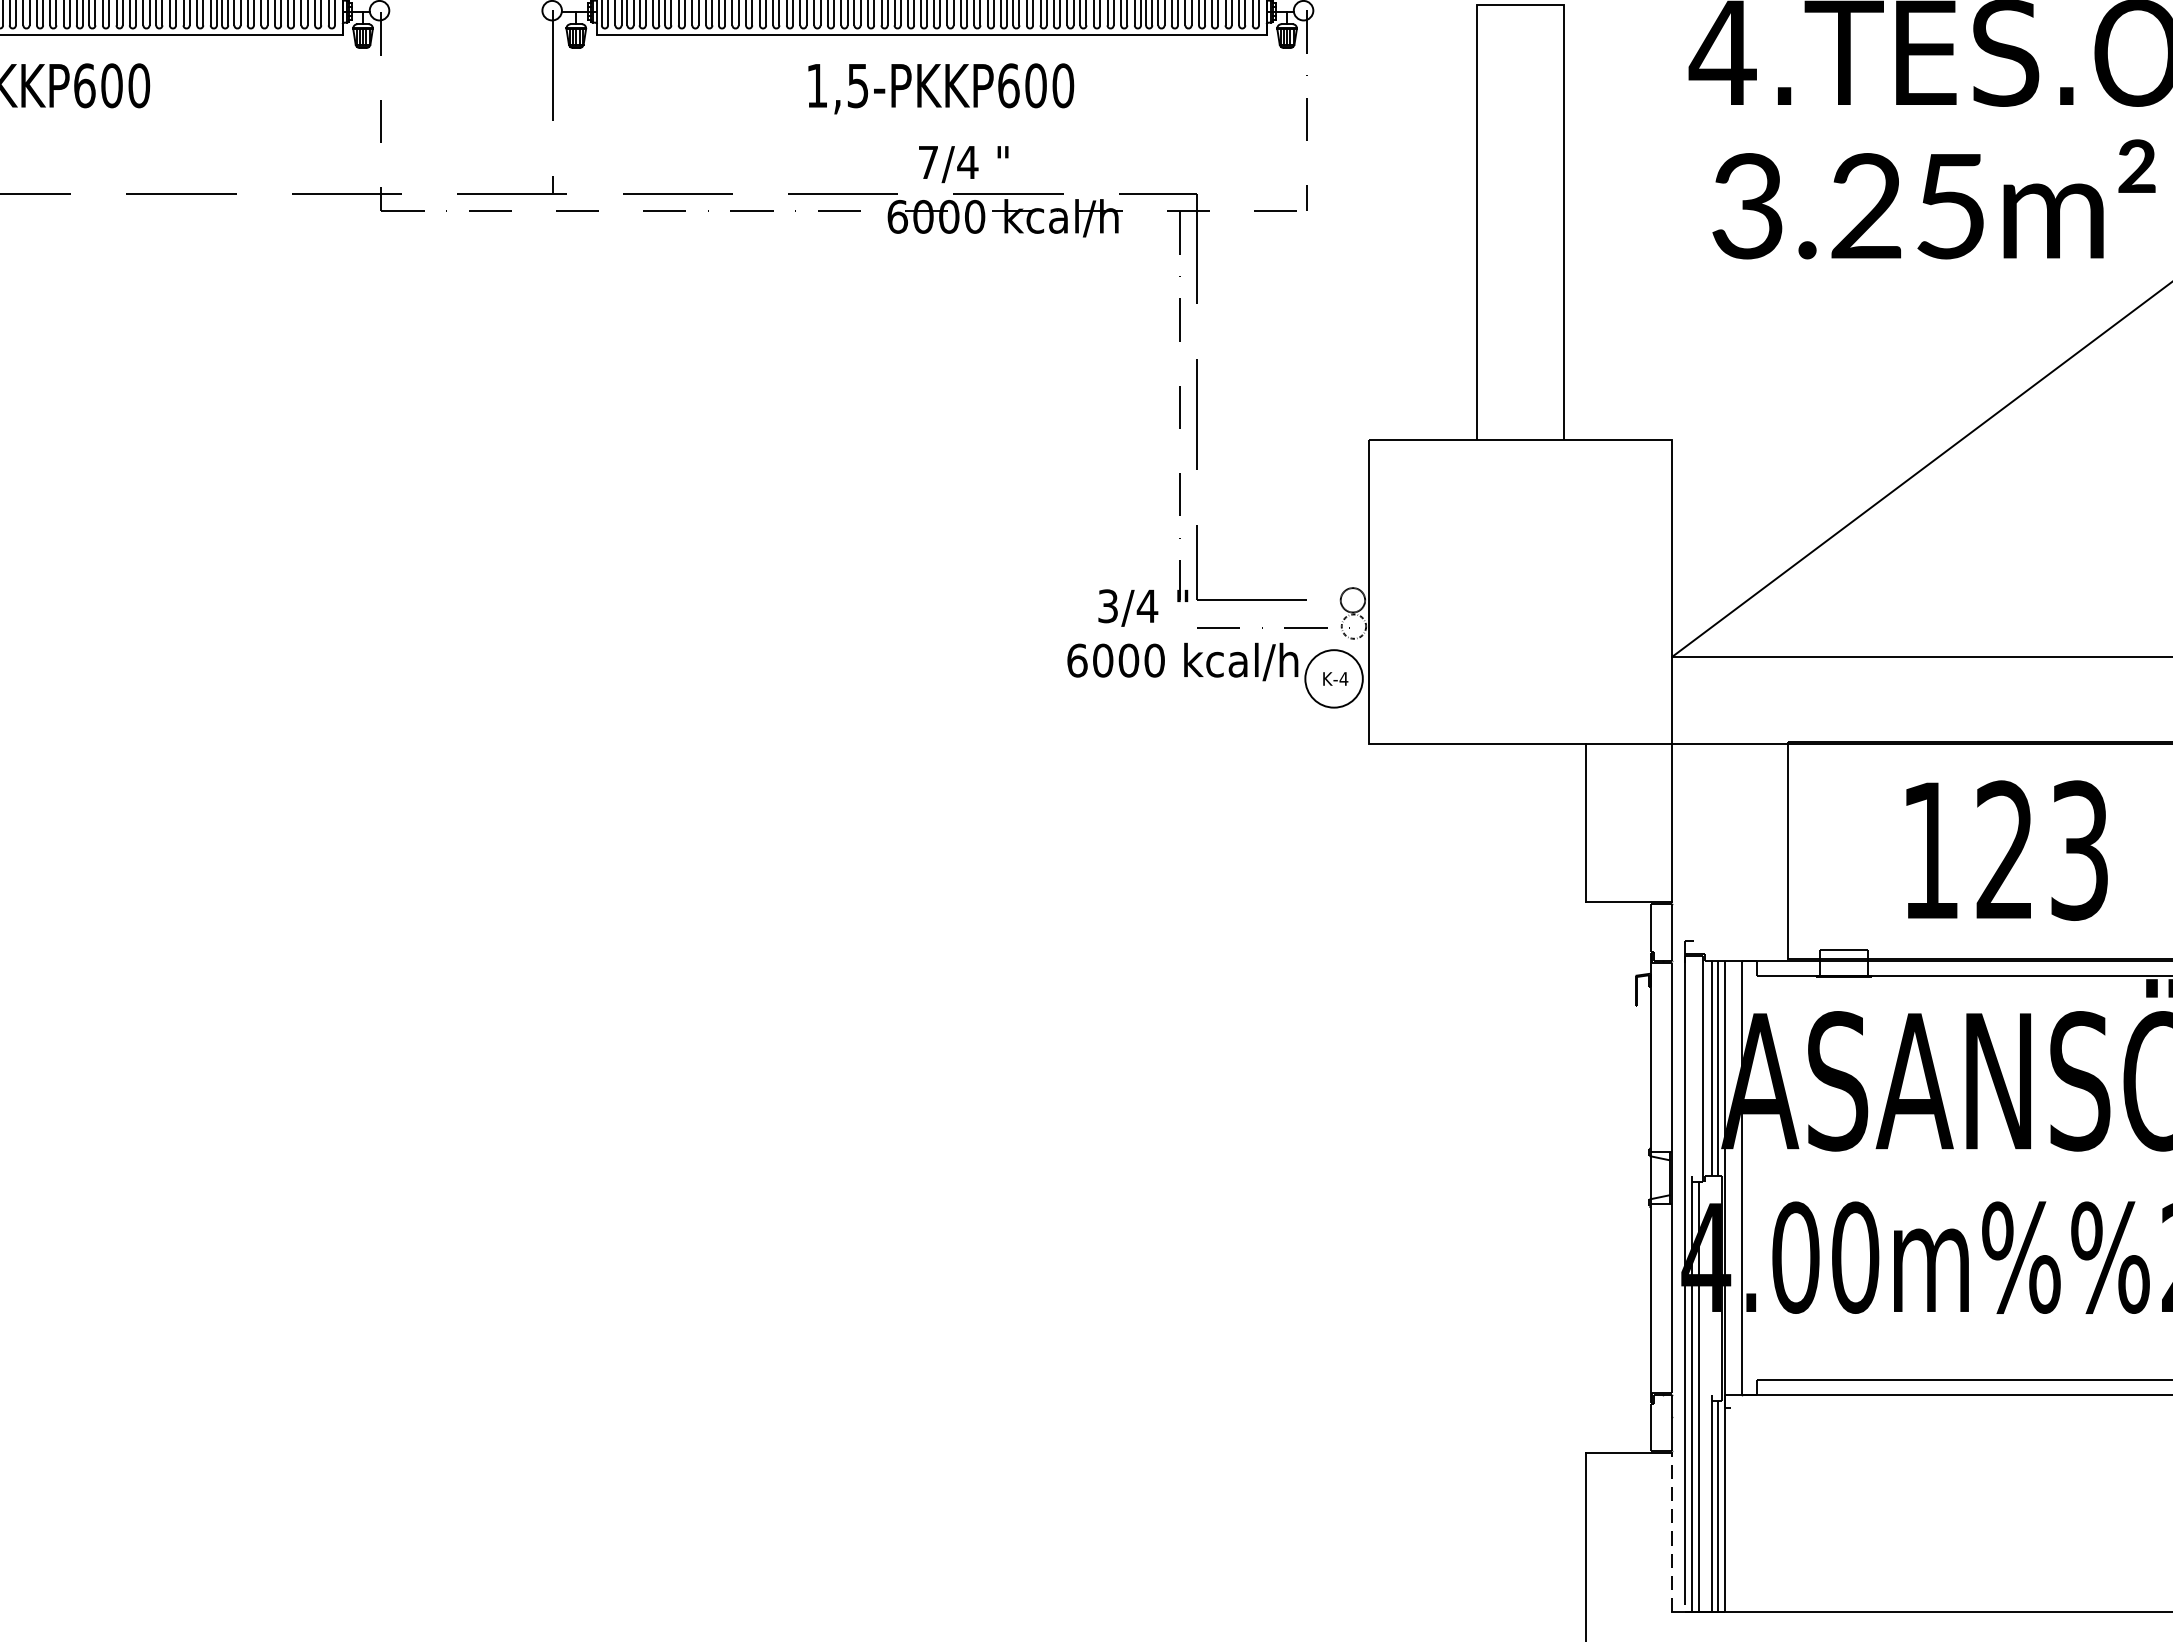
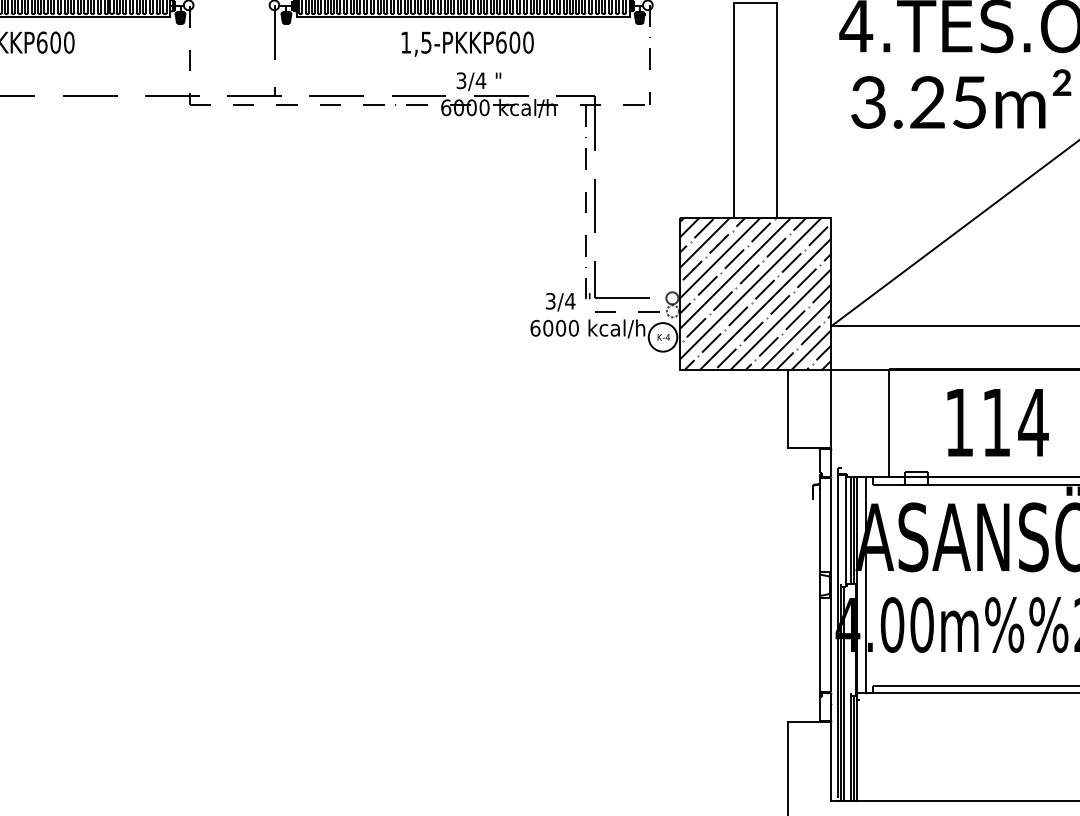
text: (928, 161) -> (461, 80), 7/4 -> 3/4
hatch: (1520, 590) -> (755, 293), added
text: (2043, 850) -> (1015, 422), 123 -> 114
line: (1673, 1532) -> (831, 761), dashed -> solid

